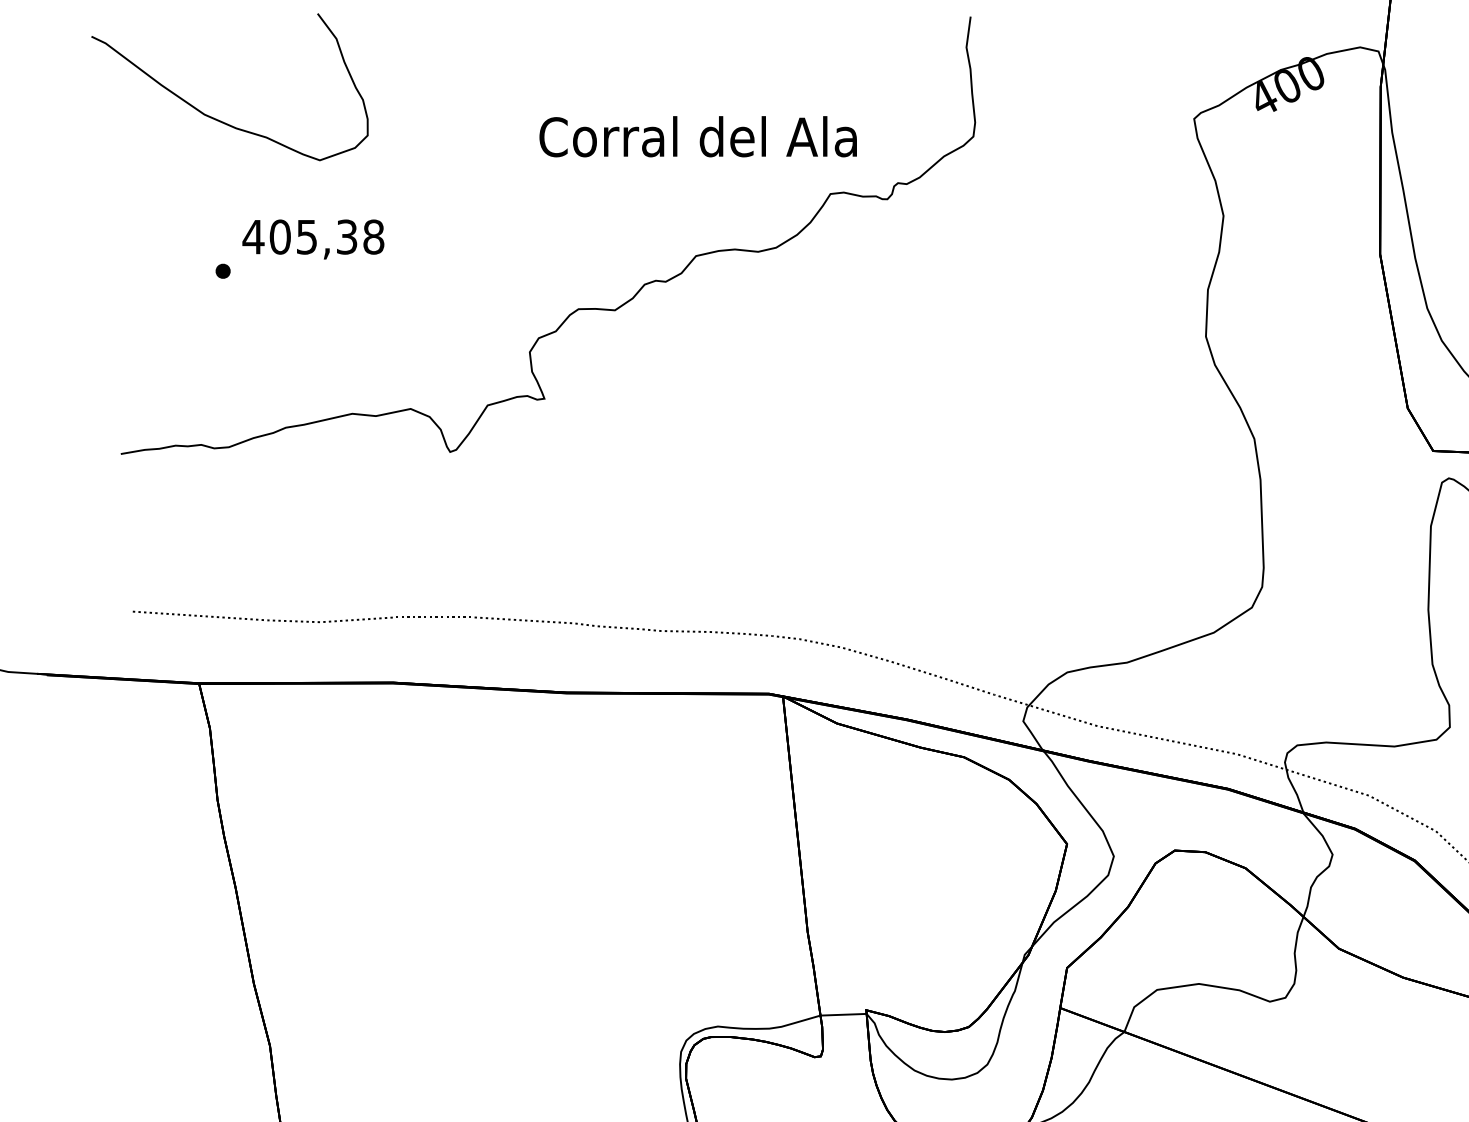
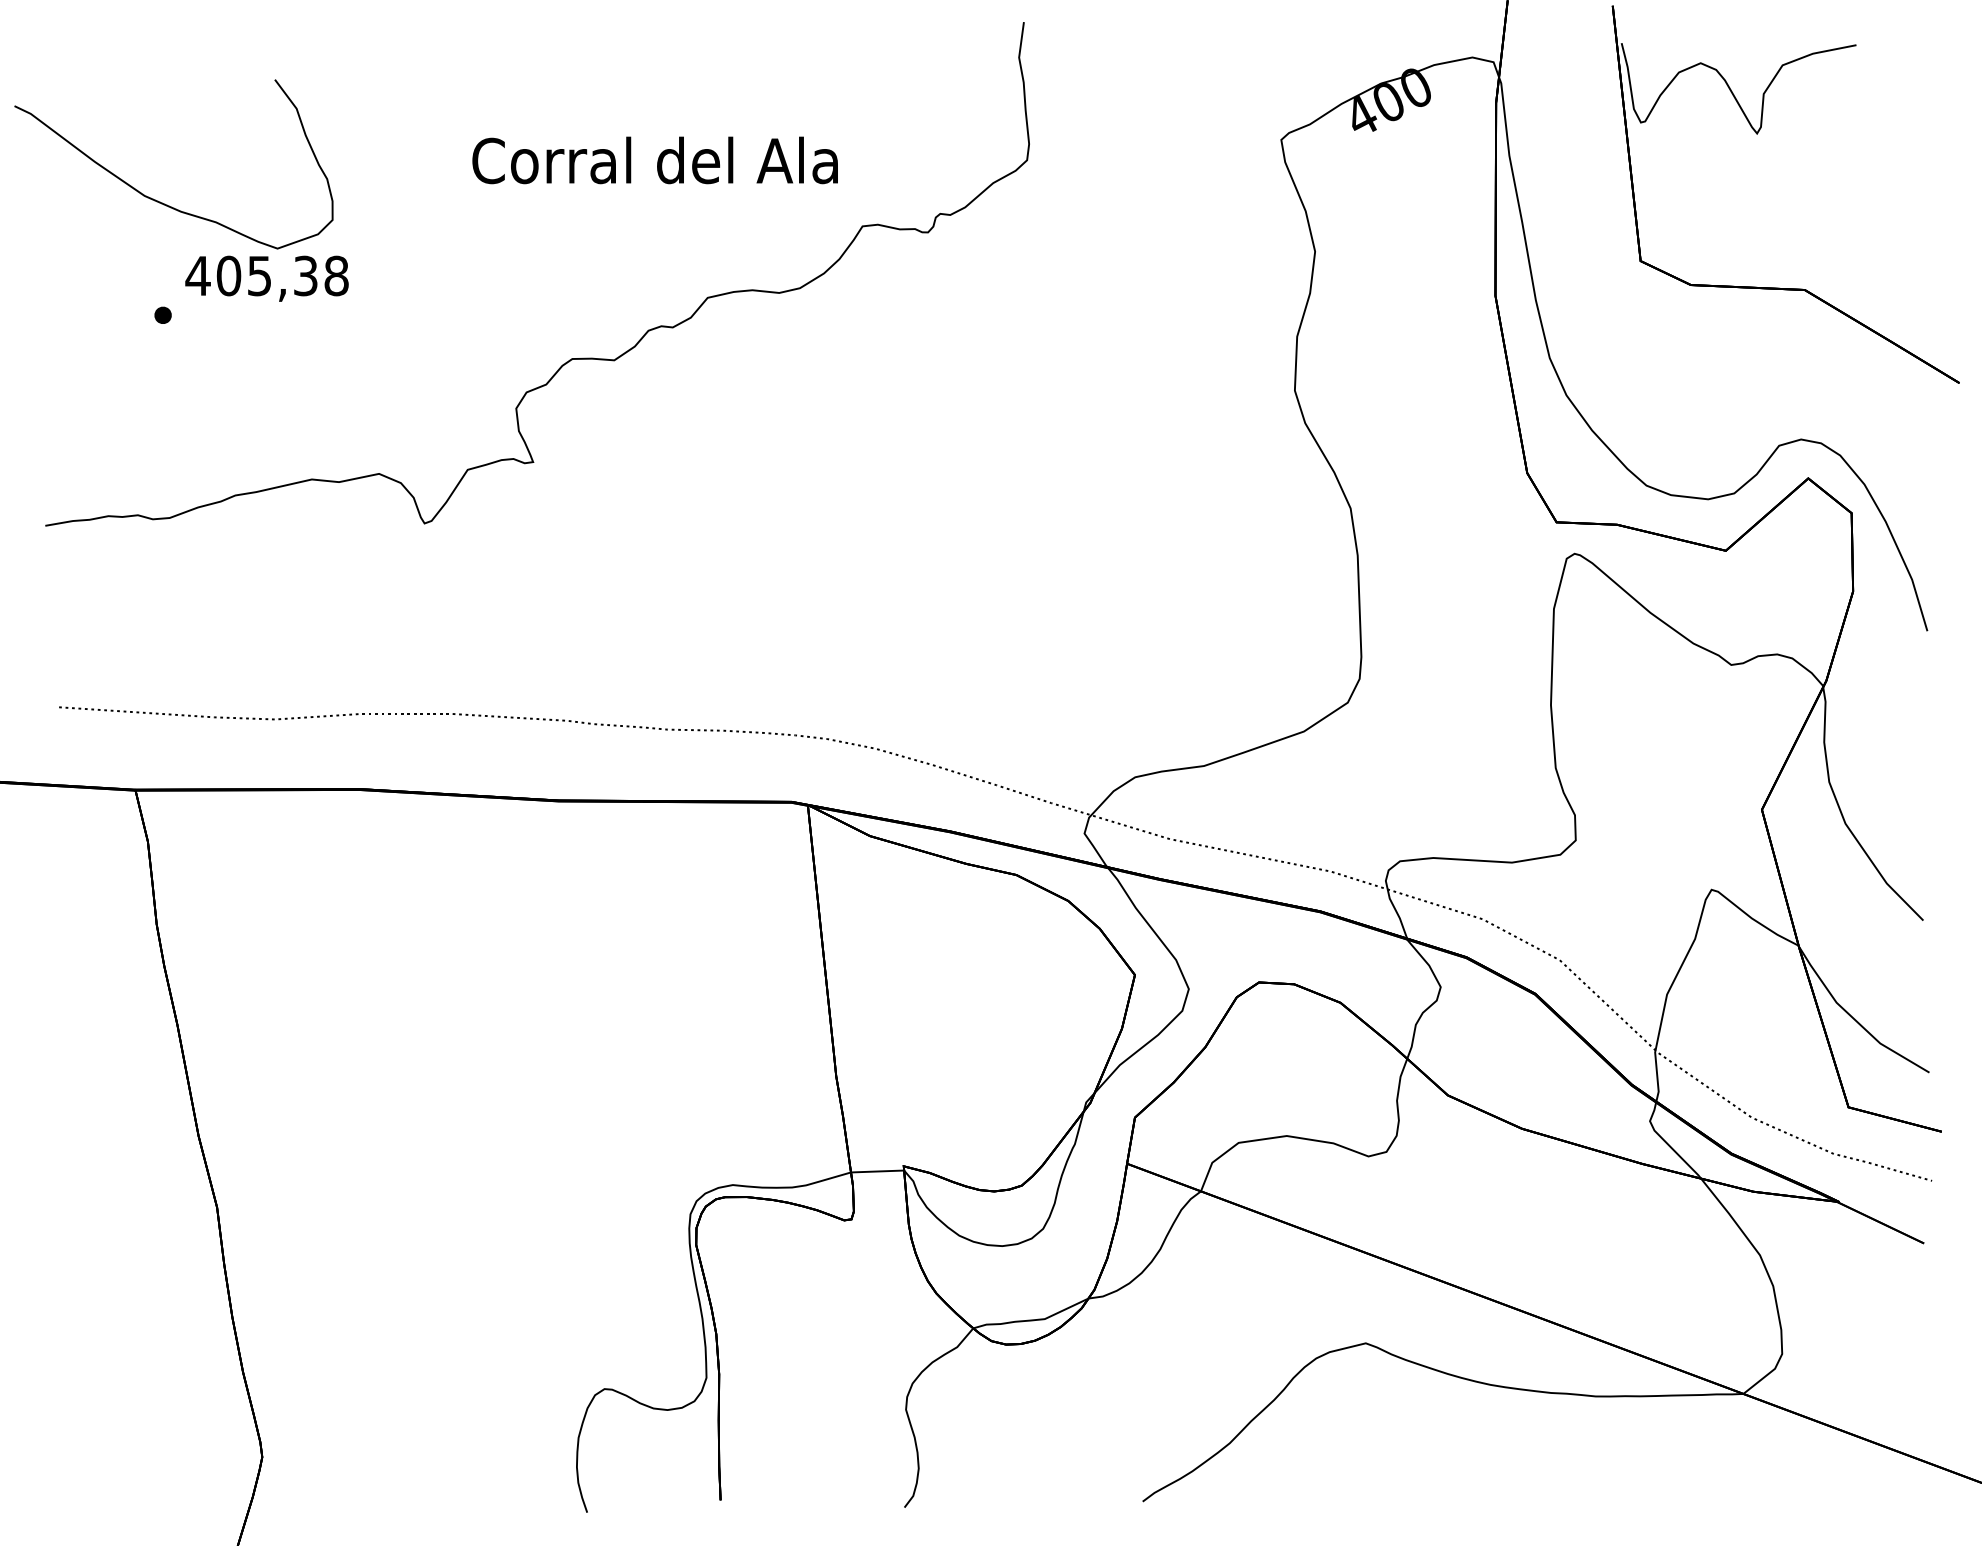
curve: (216, 118) -> (158, 200), moved
text: (697, 136) -> (654, 160), moved

